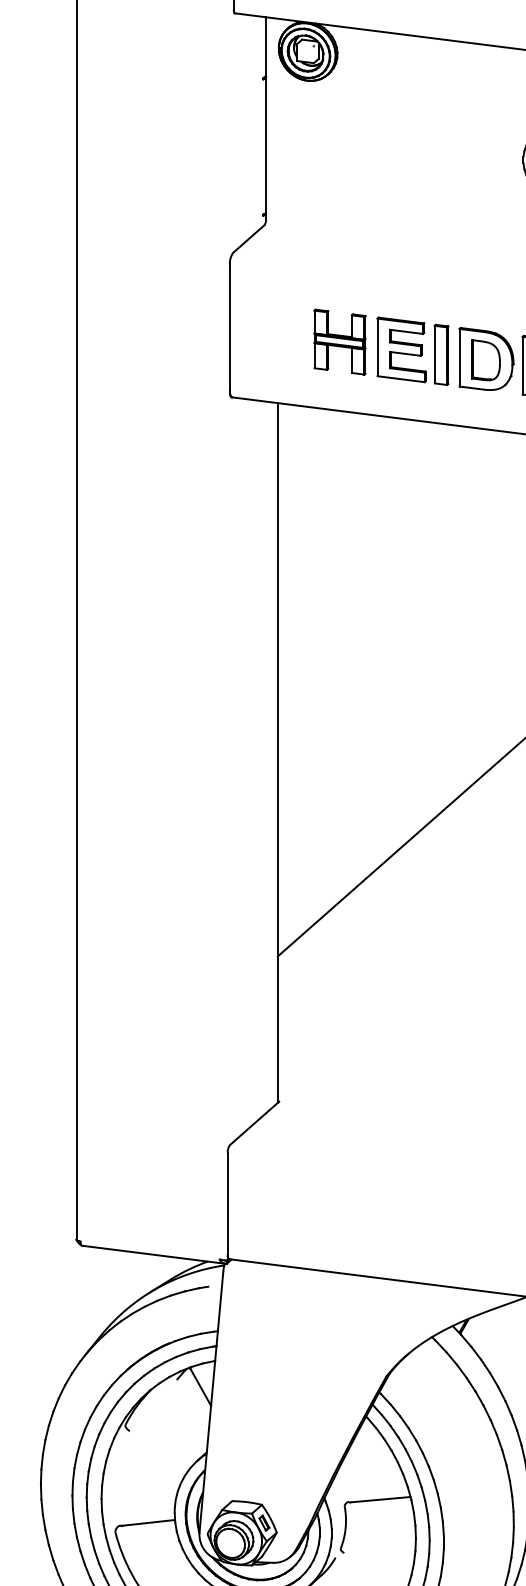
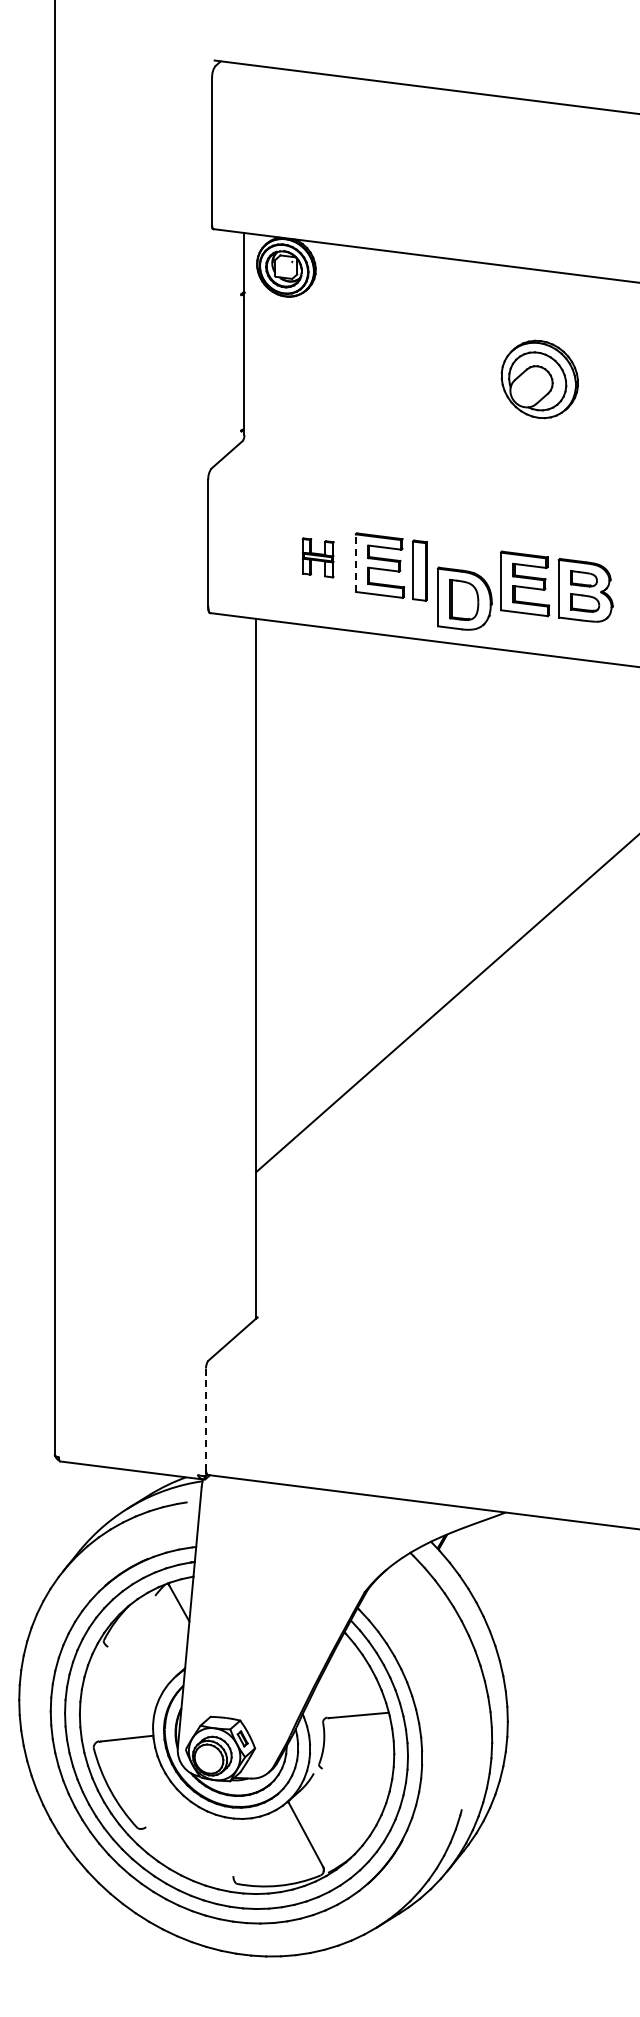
part: (339, 341) -> (317, 557), size x0.6
line: (377, 347) -> (355, 563), solid -> dashed
part: (486, 358) -> (464, 598), moved
line: (228, 1204) -> (206, 1420), solid -> dashed

